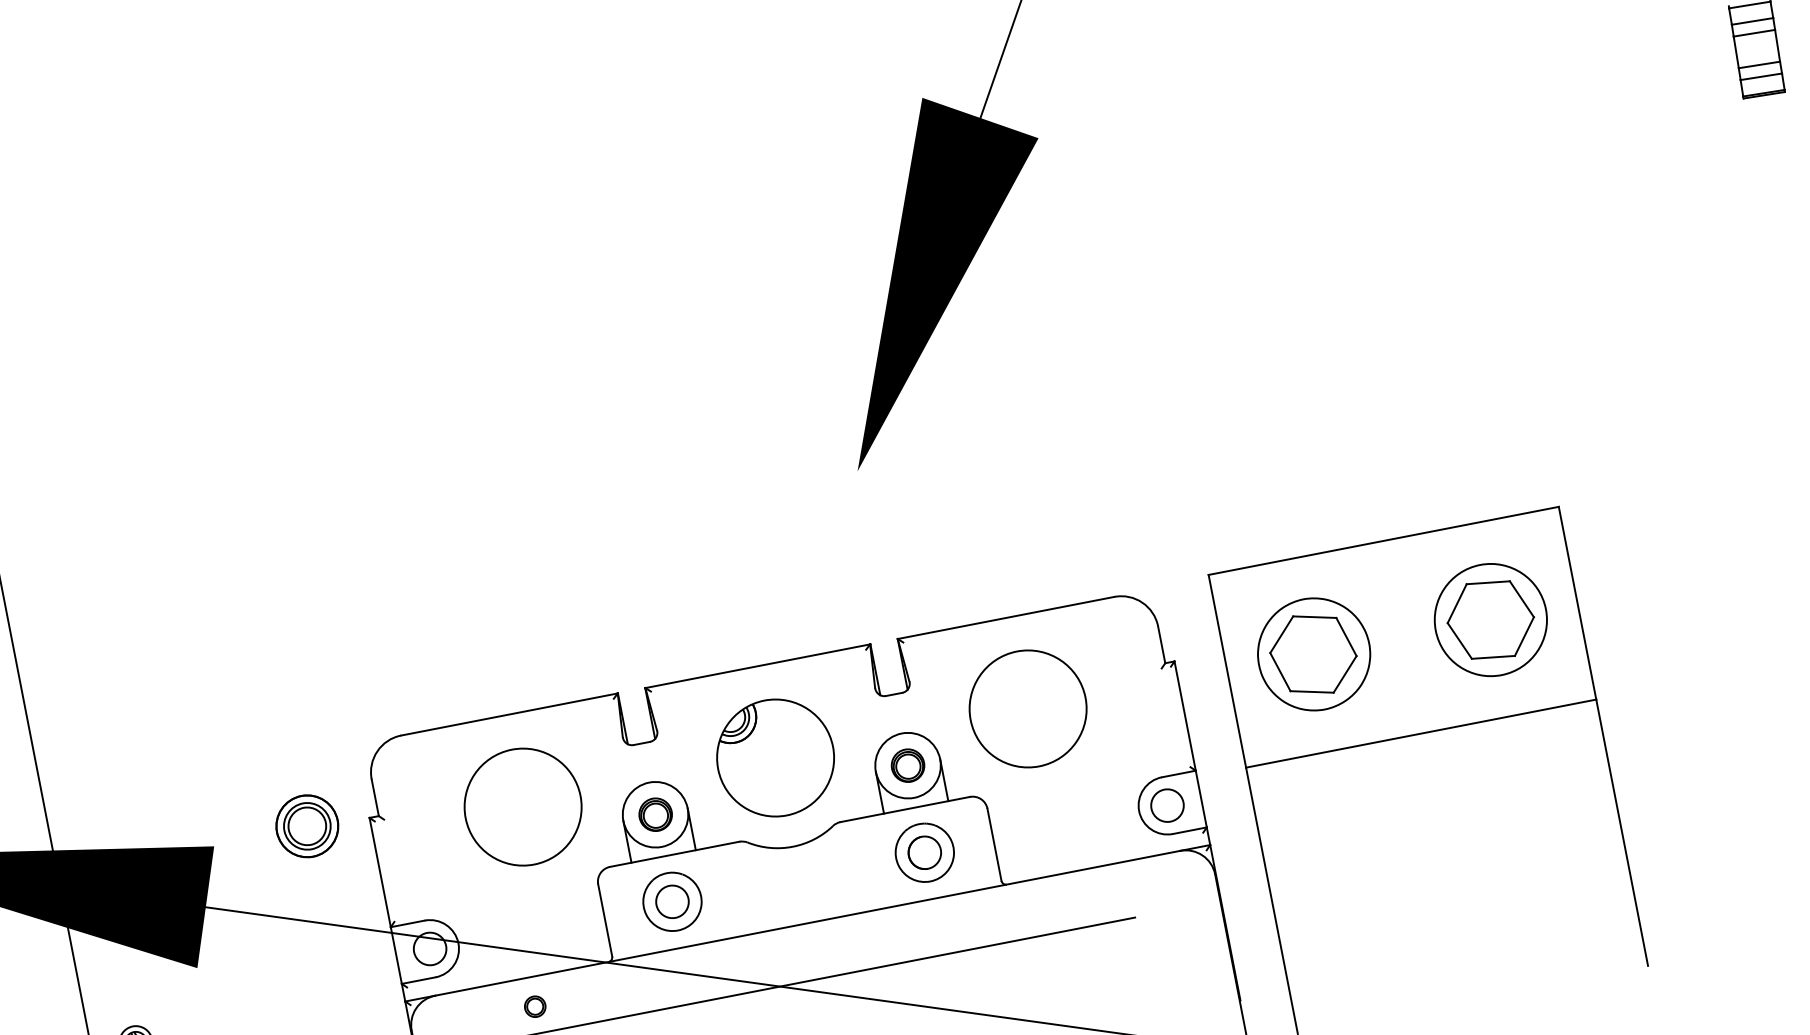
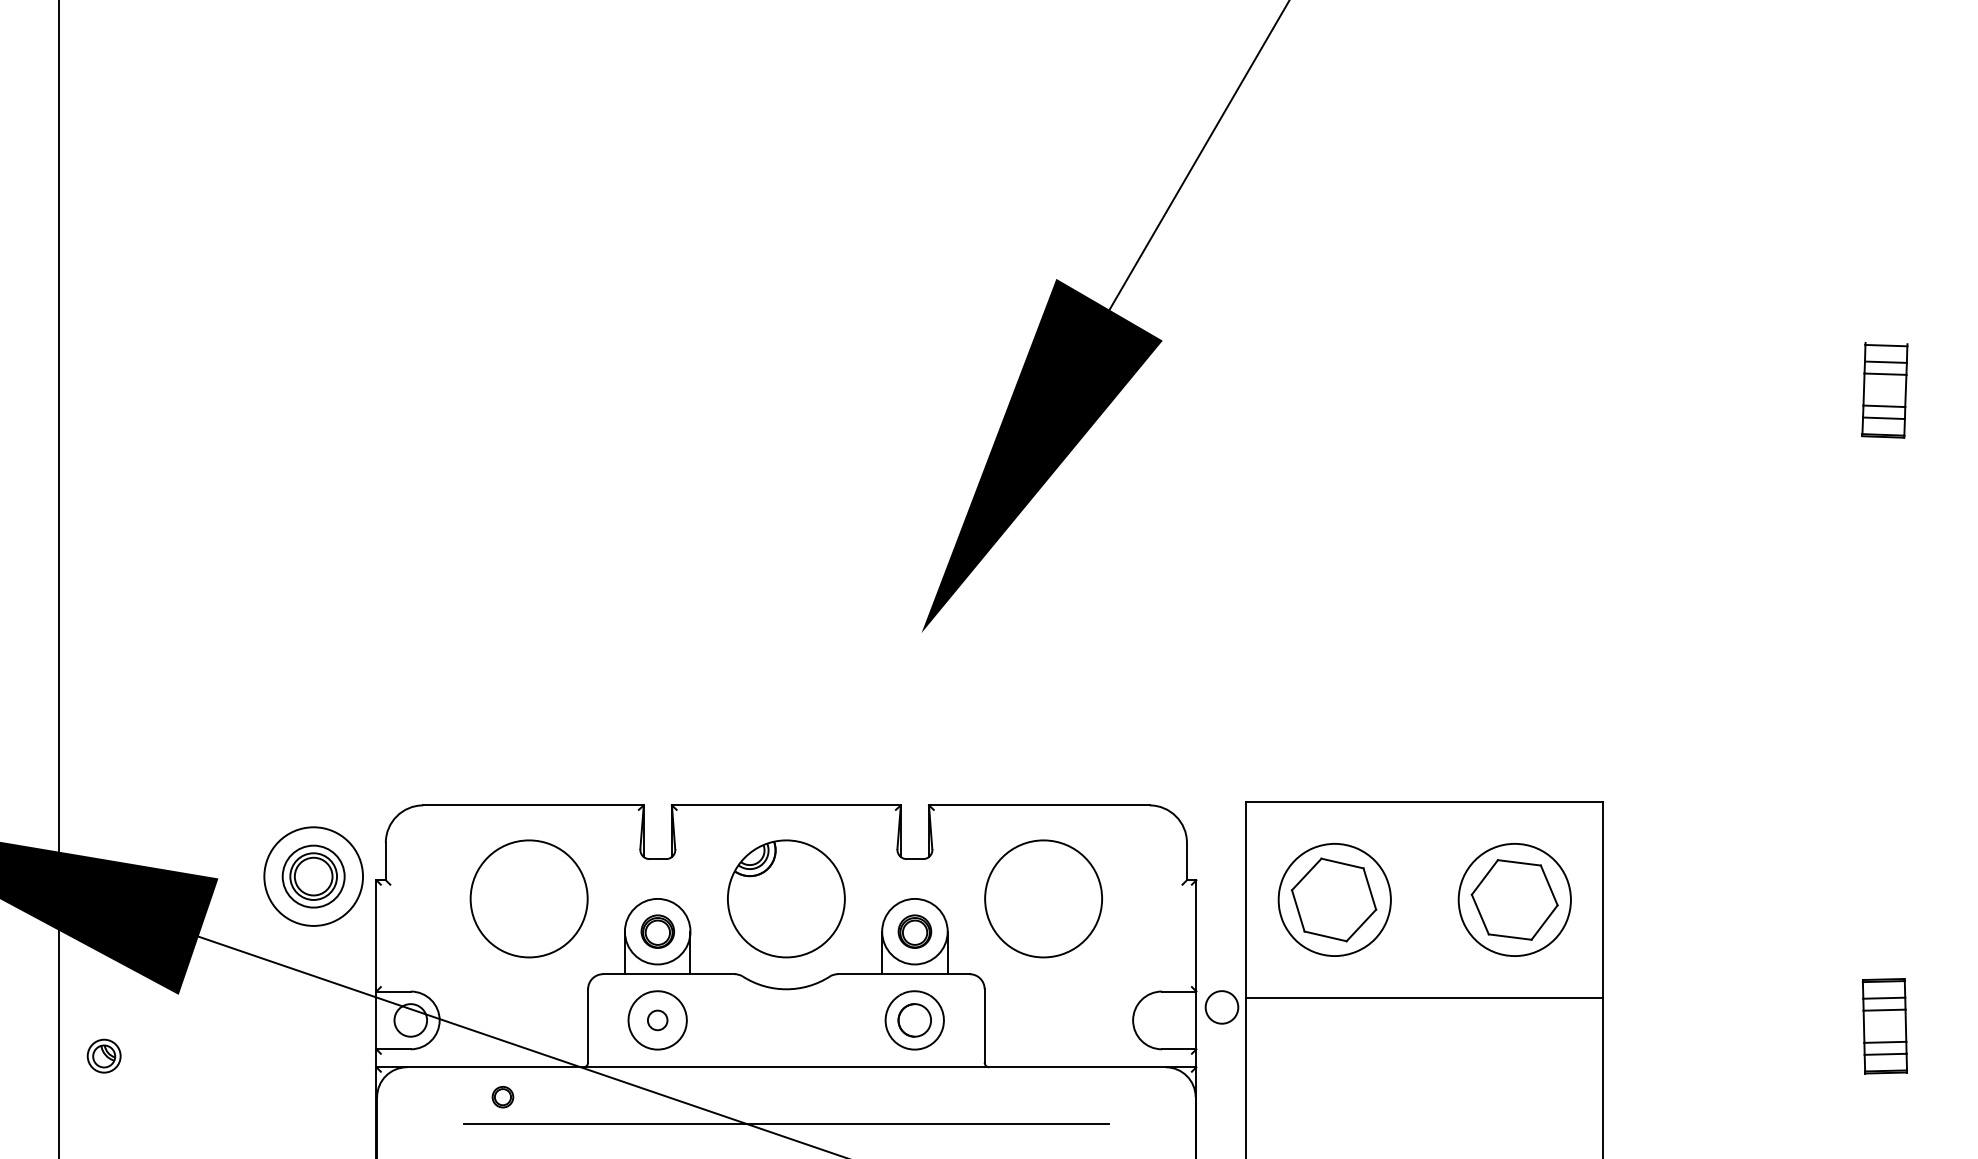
circle: (1167, 805) -> (1221, 1007), moved
circle: (307, 826) -> (313, 876), size x1.6
circle: (672, 901) -> (657, 1020), size x0.6

